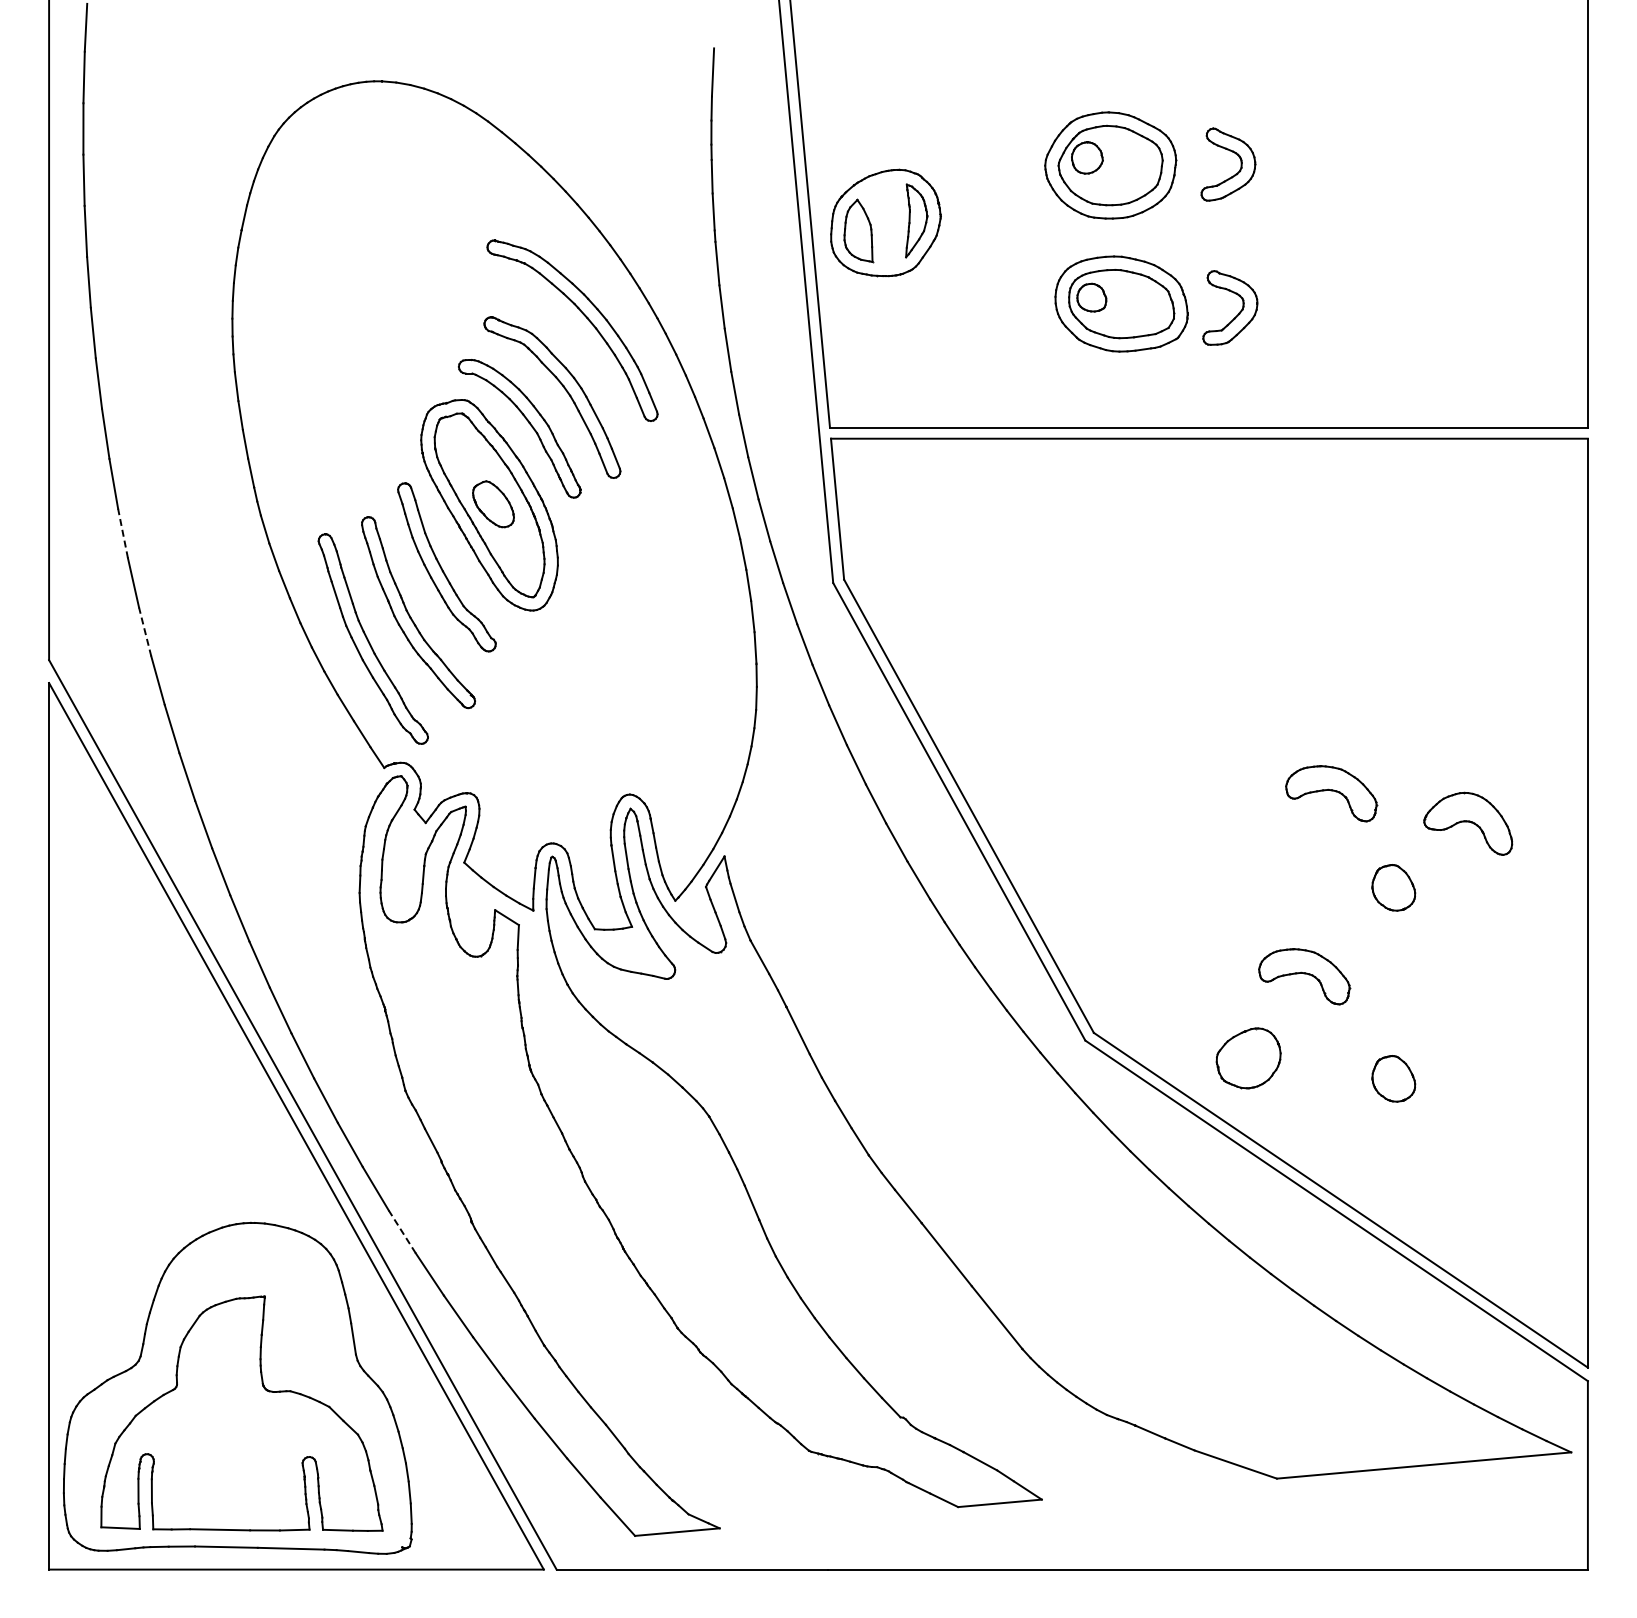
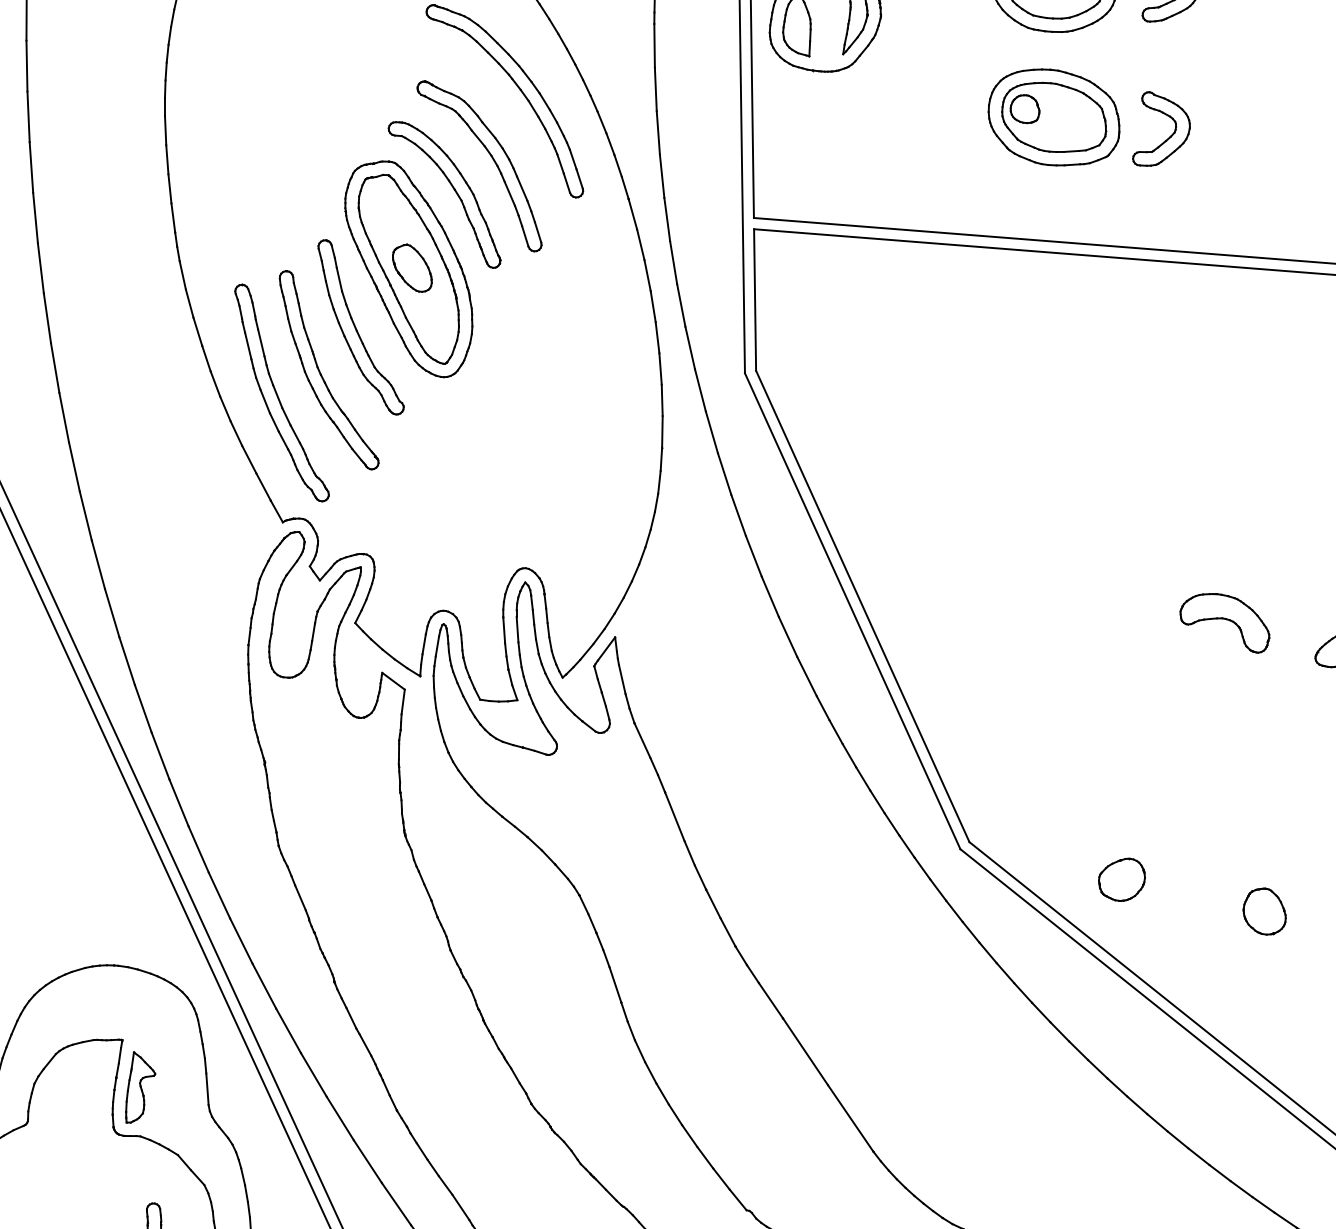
line: (122, 533) -> (40, 268), dashed -> solid
line: (145, 631) -> (55, 367), dashed -> solid
part: (1393, 887) -> (1279, 720), removed
part: (1304, 976) -> (1183, 802), removed
part: (1248, 1057) -> (1121, 878), size x0.71
line: (401, 1231) -> (263, 985), dashed -> solid
part: (287, 1343) -> (141, 1088), added

